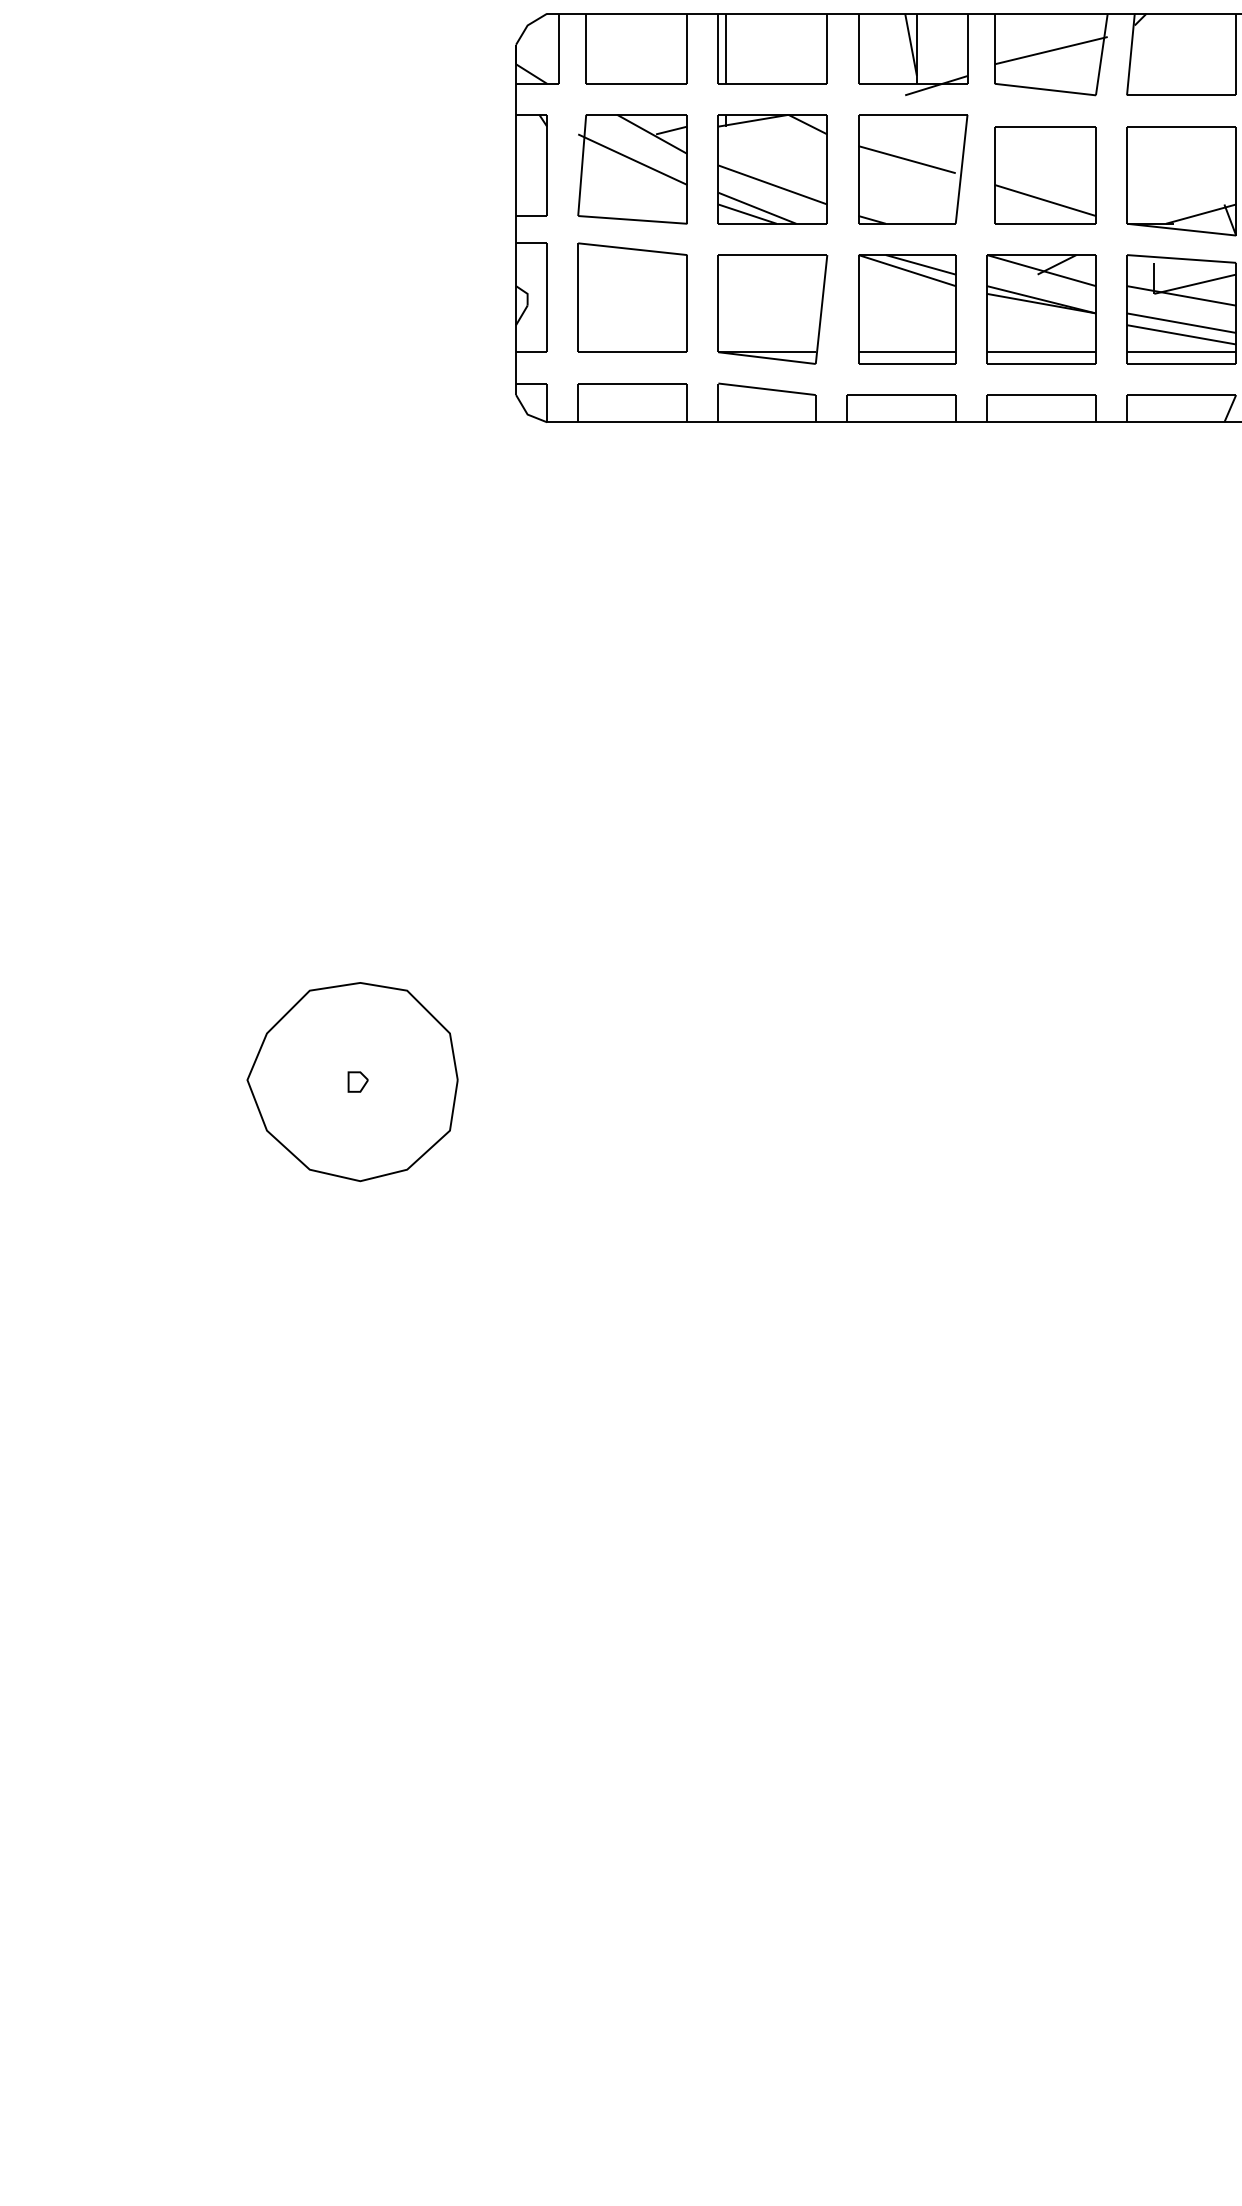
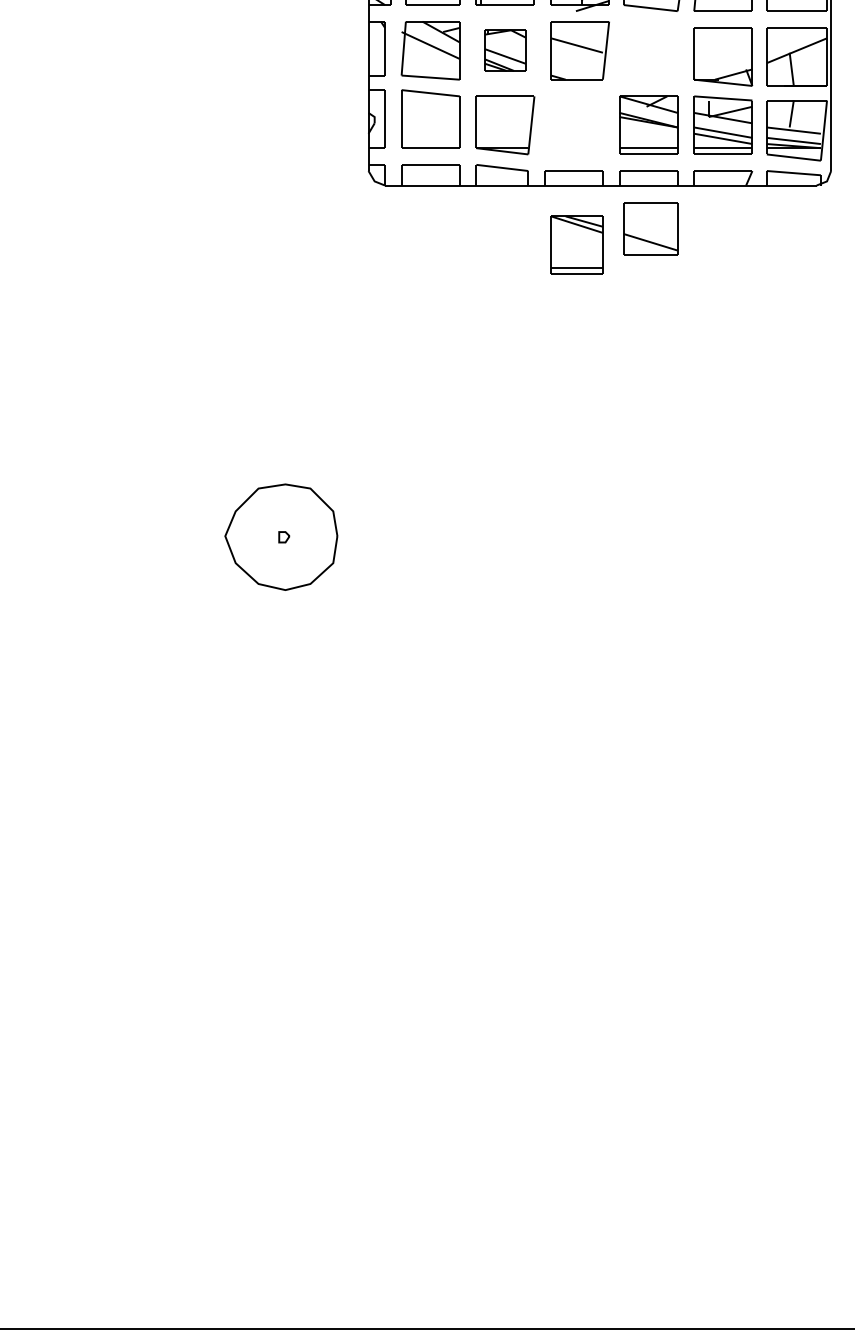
part: (771, 169) -> (504, 50), size x0.7
part: (1044, 174) -> (650, 228), moved
part: (906, 307) -> (576, 244), moved

